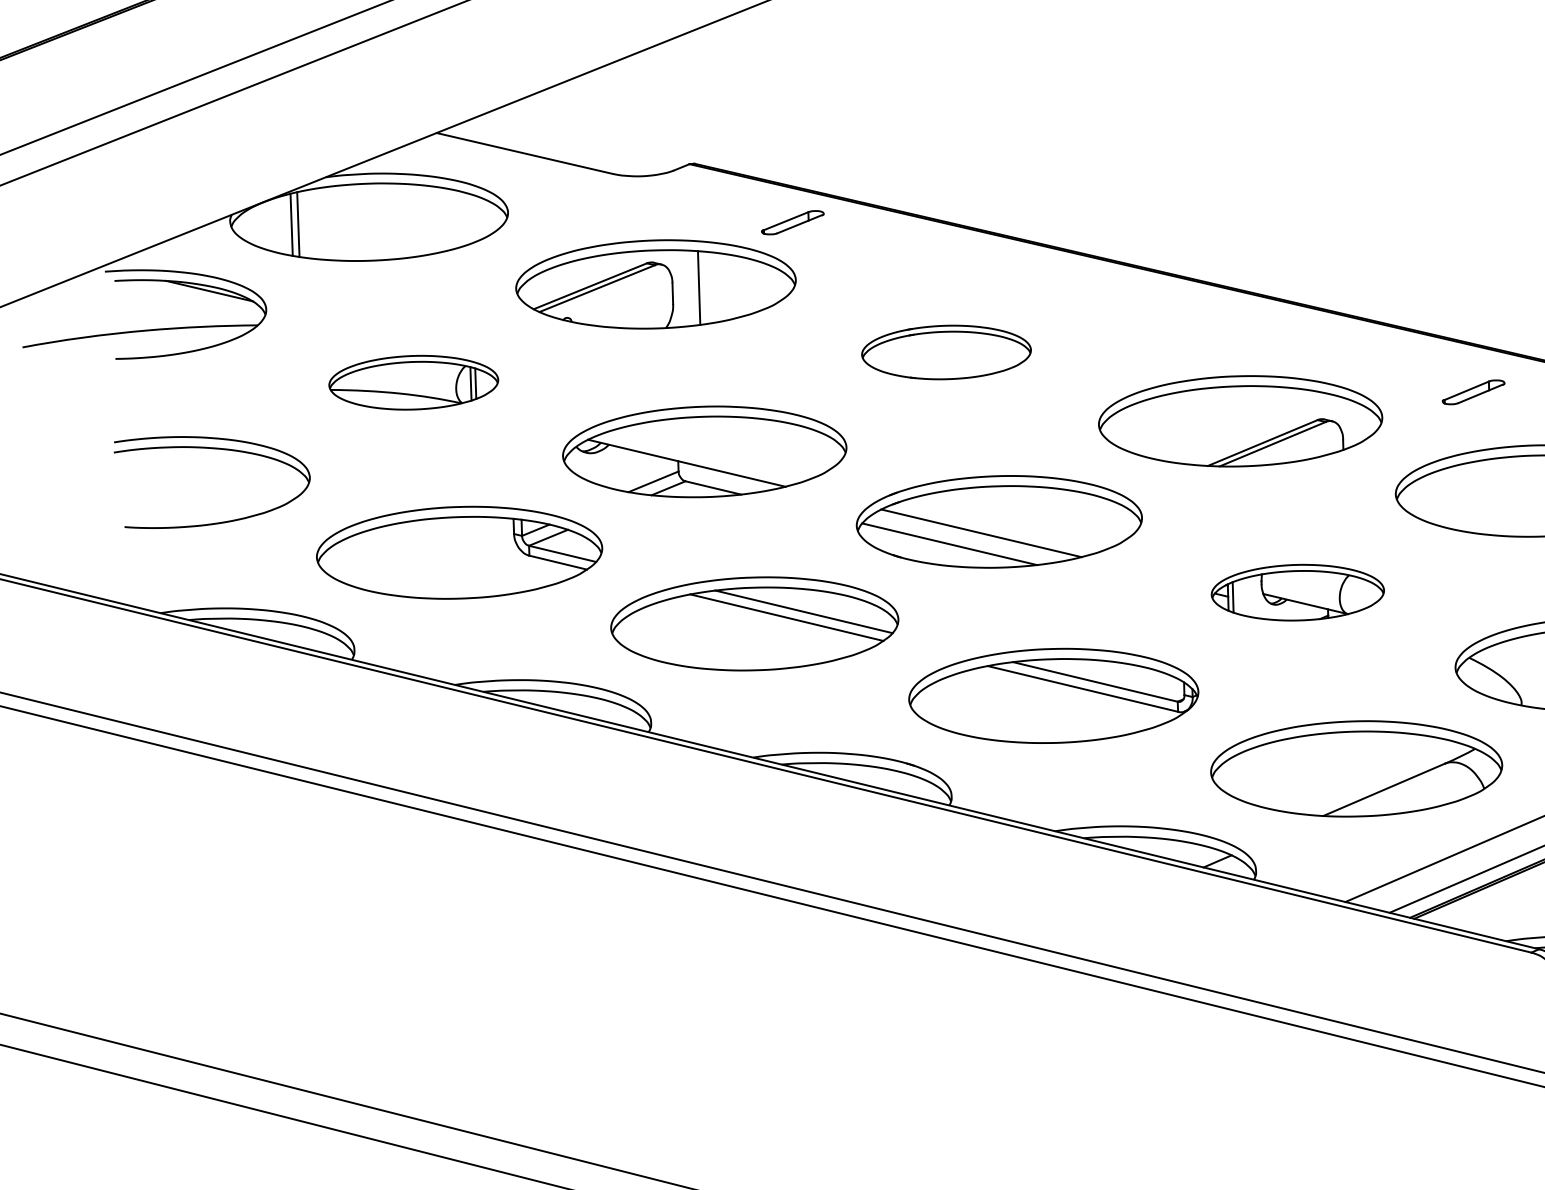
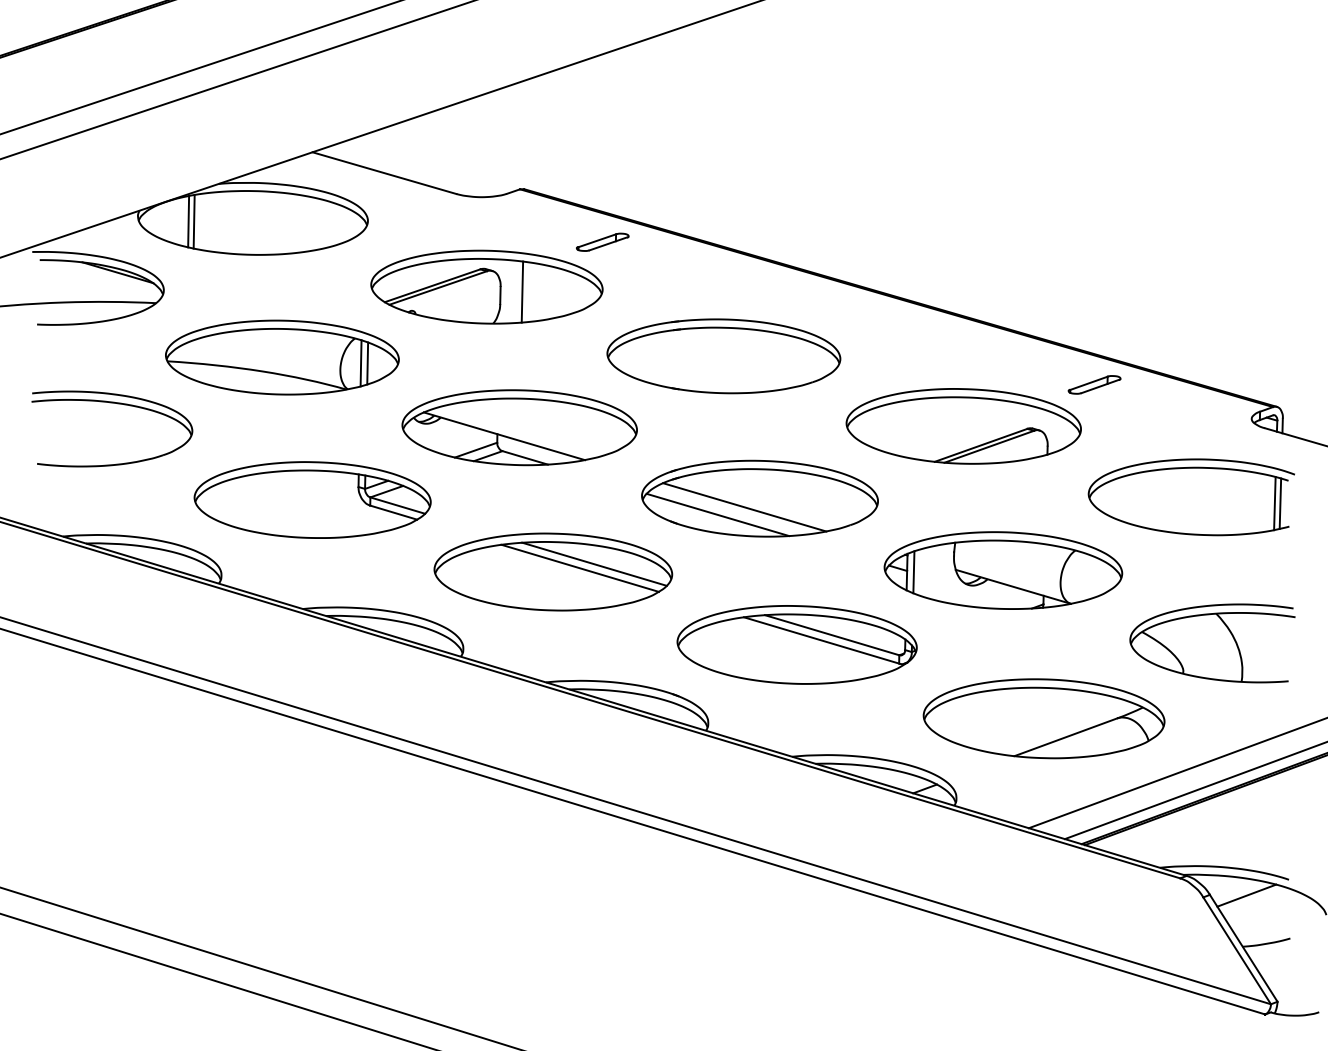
part: (946, 352) -> (723, 356), size x1.67
part: (413, 382) -> (282, 357), size x1.67
part: (1473, 391) -> (1094, 384), moved
part: (1297, 592) -> (1003, 570), size x1.67

